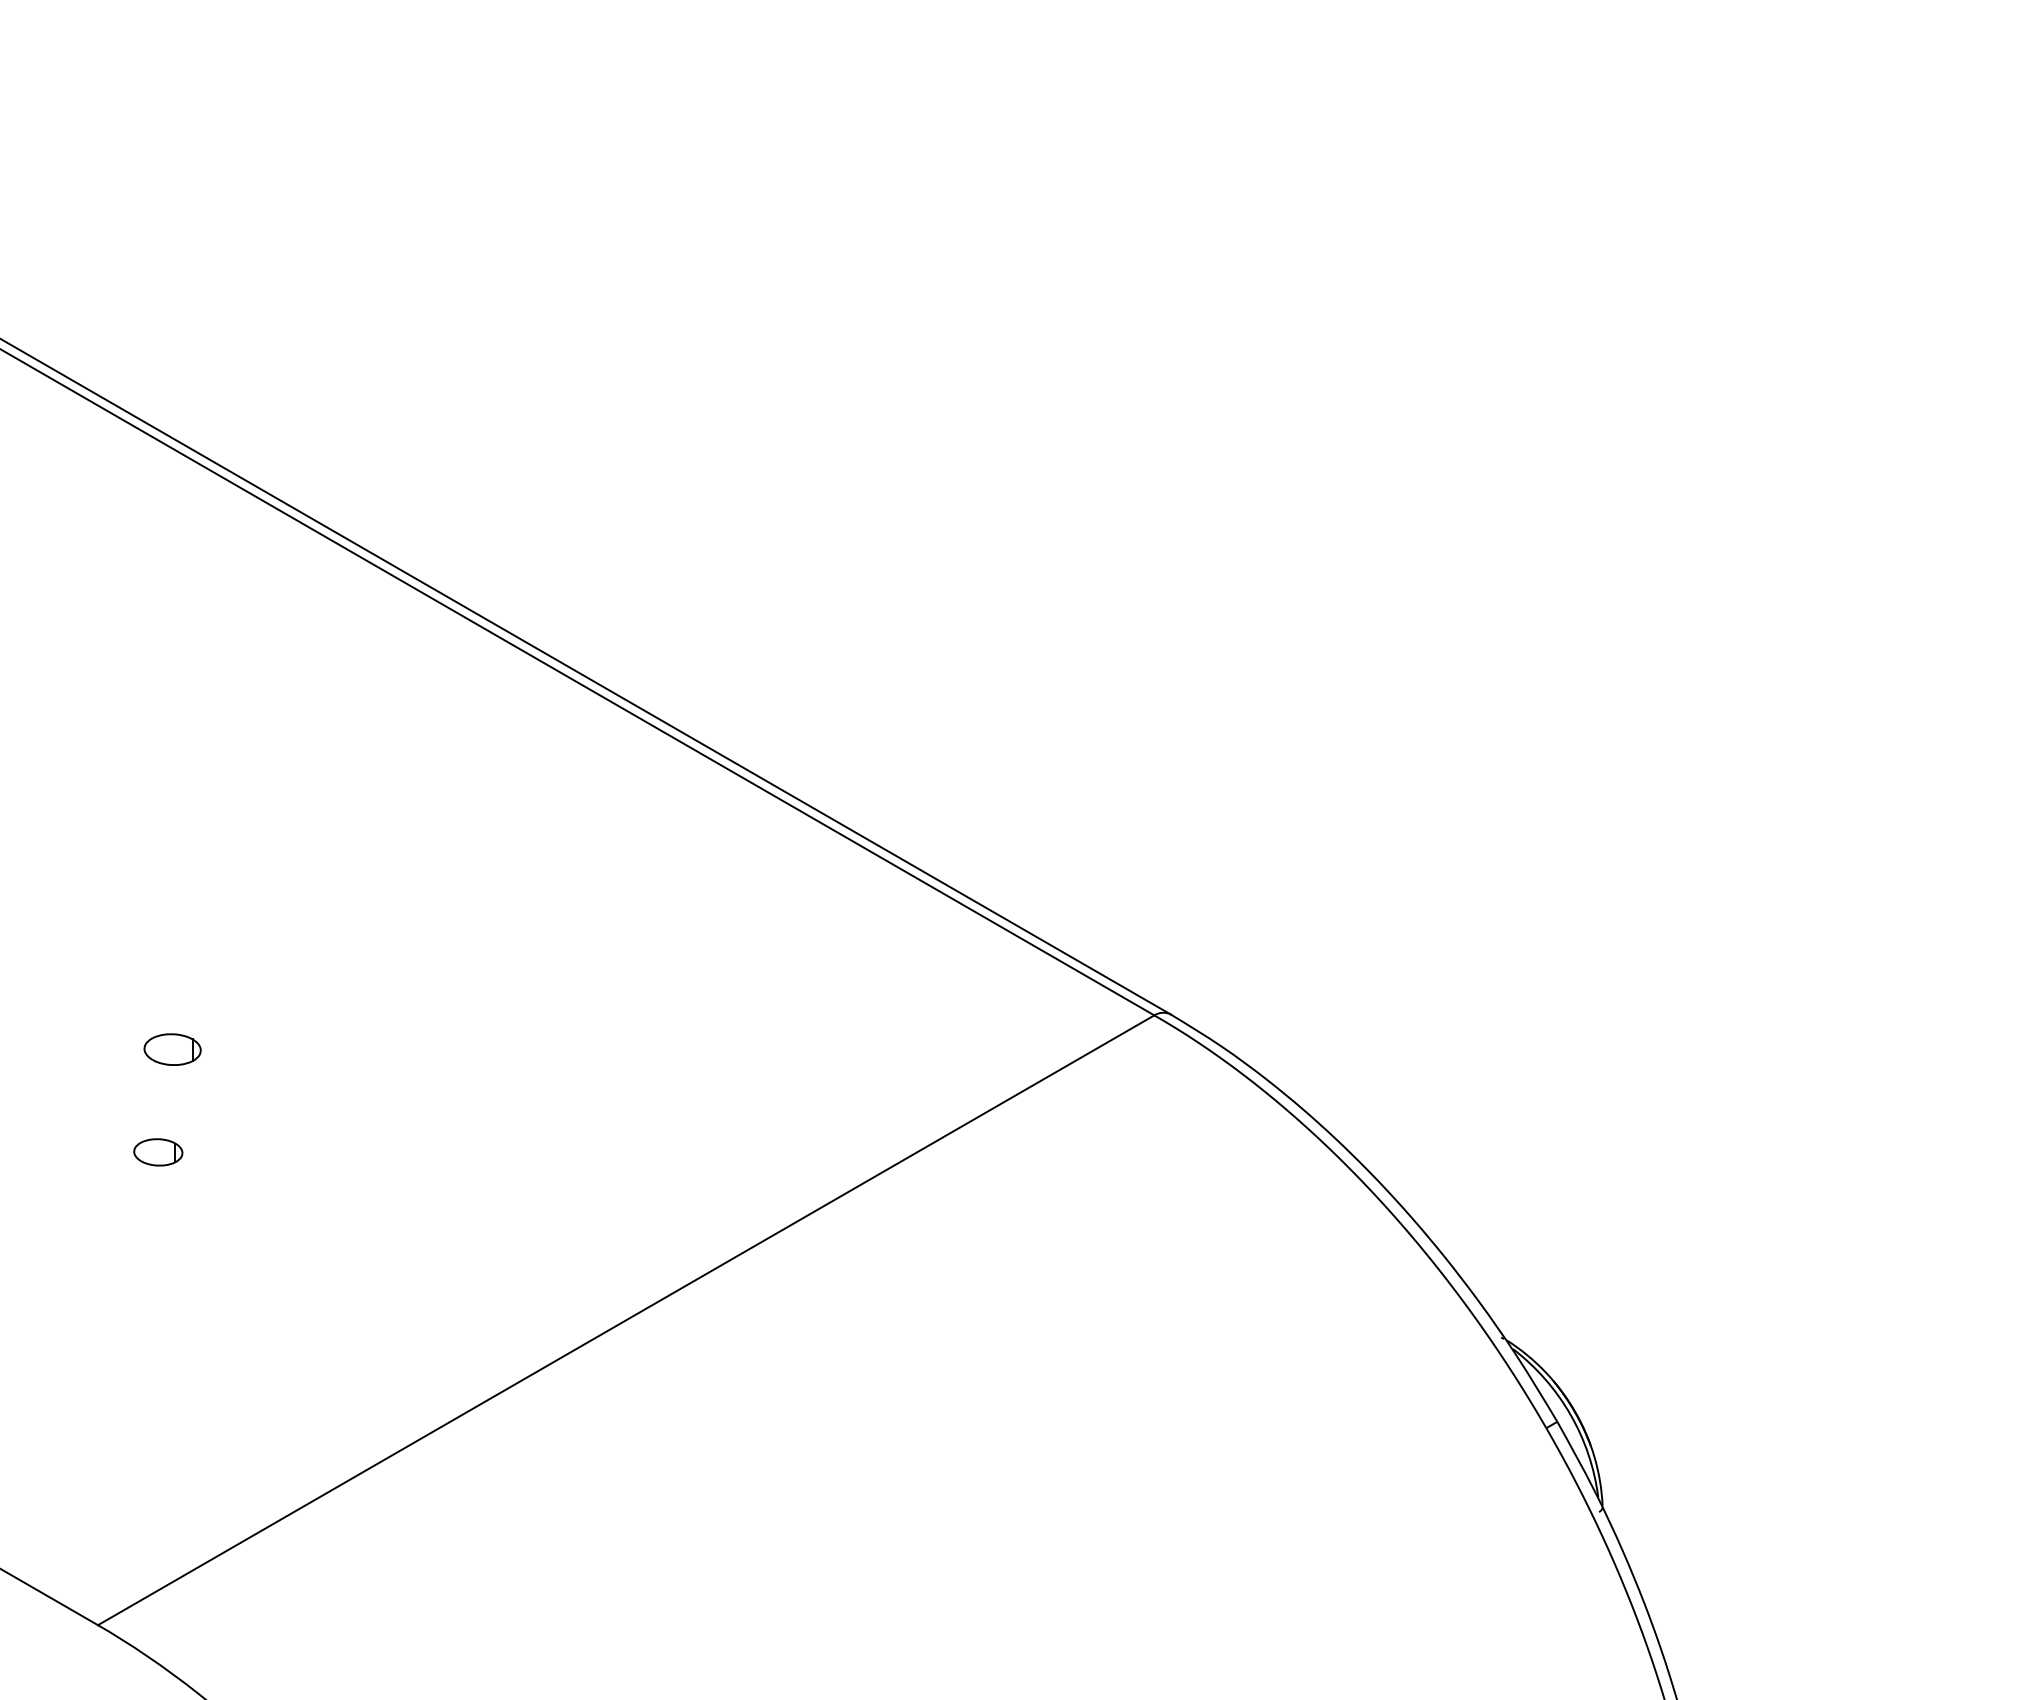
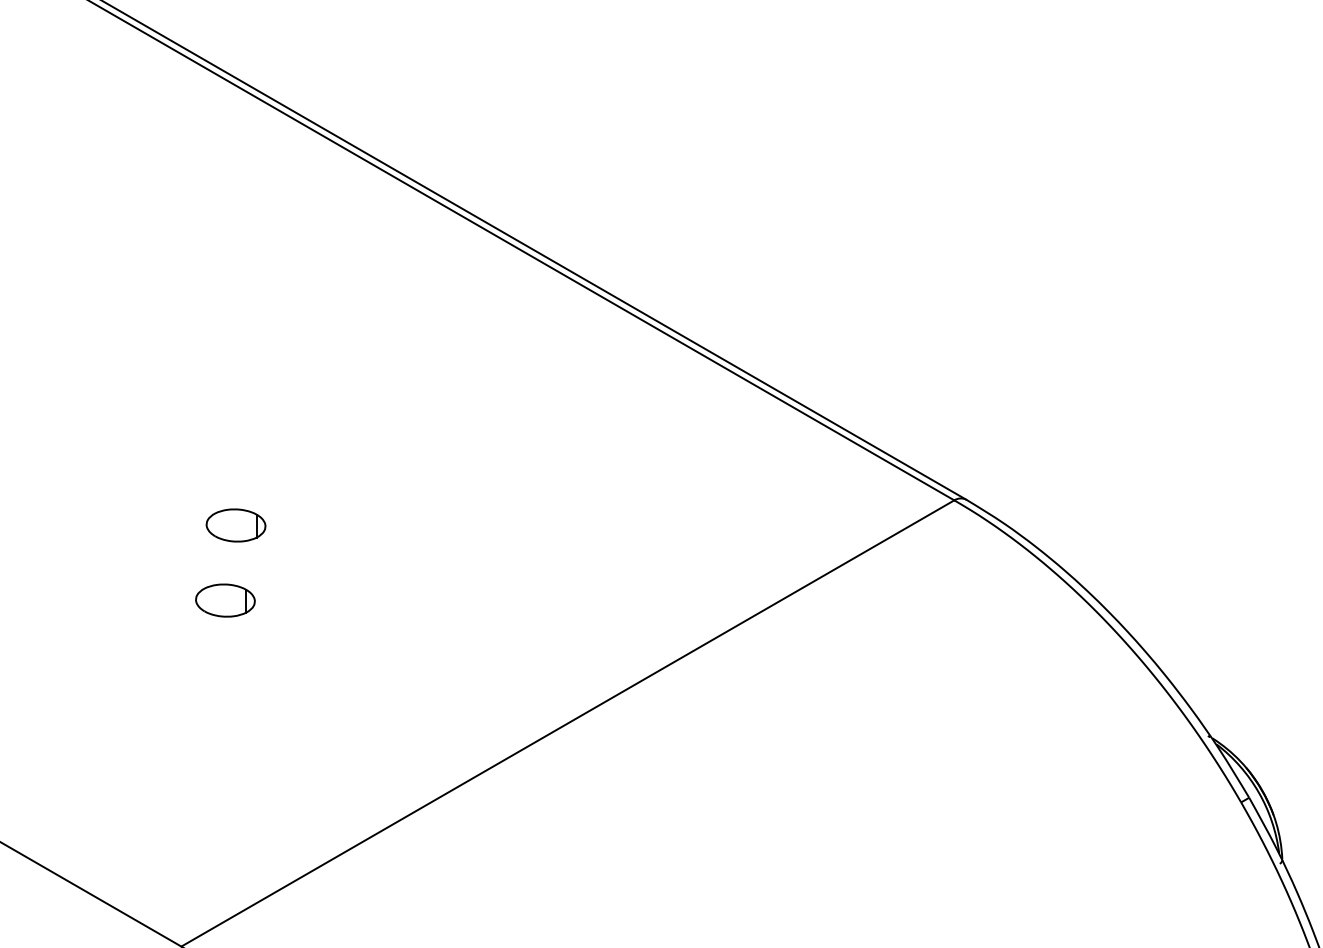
part: (172, 1049) -> (235, 525), size x1.43
part: (158, 1152) -> (225, 600), size x1.67

